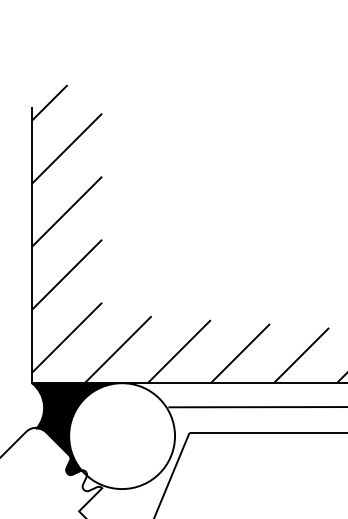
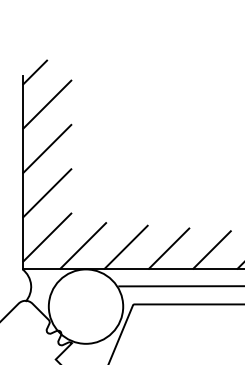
fill: (76, 429) -> (53, 301), removed

